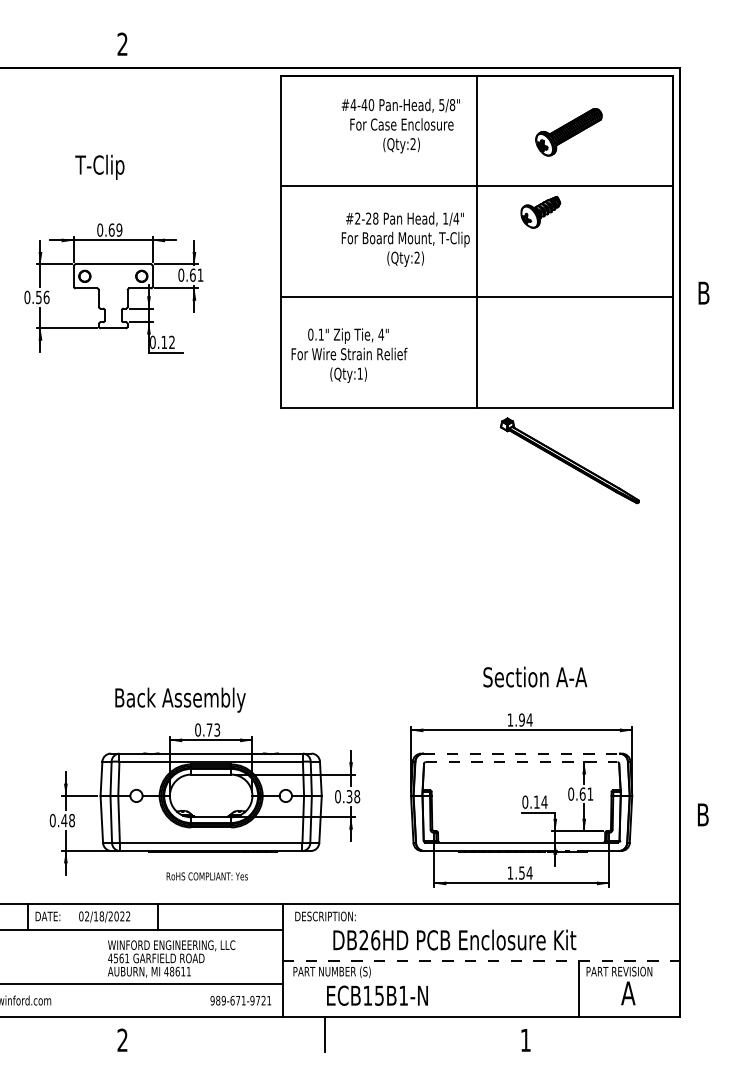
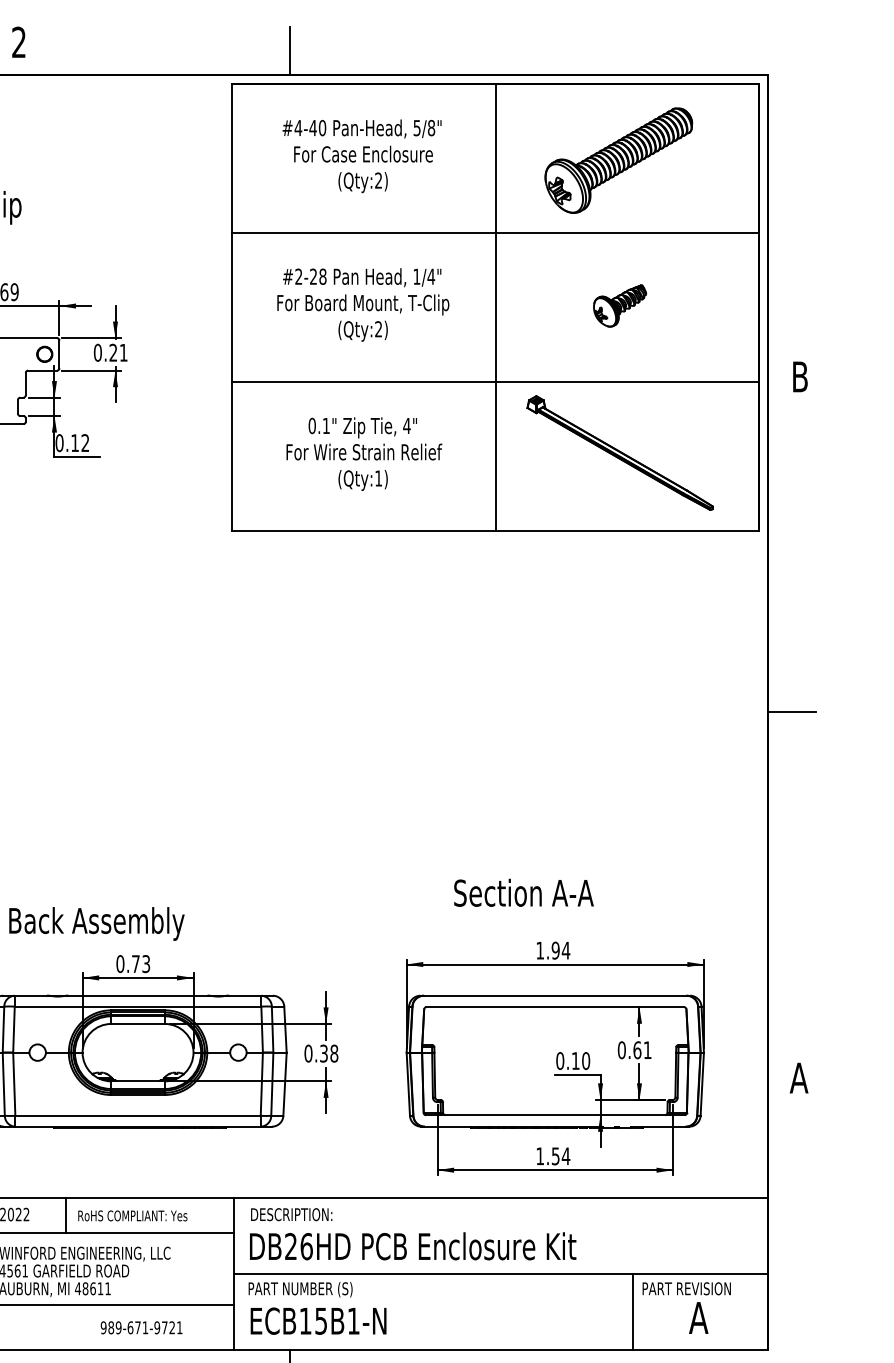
line: (324, 50) -> (290, 50), added
text: (400, 125) -> (361, 155), moved
part: (568, 132) -> (618, 160), size x1.67
part: (540, 212) -> (619, 306), moved
text: (405, 239) -> (362, 304), moved
text: (192, 274) -> (112, 351), 0.61 -> 0.21
text: (349, 355) -> (364, 453), moved
part: (569, 460) -> (619, 452), moved
line: (697, 542) -> (791, 712), added
text: (535, 676) -> (524, 892), moved
line: (521, 753) -> (555, 995), dashed -> solid
line: (521, 762) -> (555, 1007), dashed -> solid
text: (544, 801) -> (586, 1060), 0.14 -> 0.10
text: (702, 814) -> (798, 1077), B -> A
text: (206, 876) -> (131, 1216), moved
text: (454, 939) -> (412, 1245), moved
line: (481, 960) -> (501, 1273), dashed -> solid
text: (377, 995) -> (318, 1320), moved
text: (240, 1000) -> (141, 1327), moved

